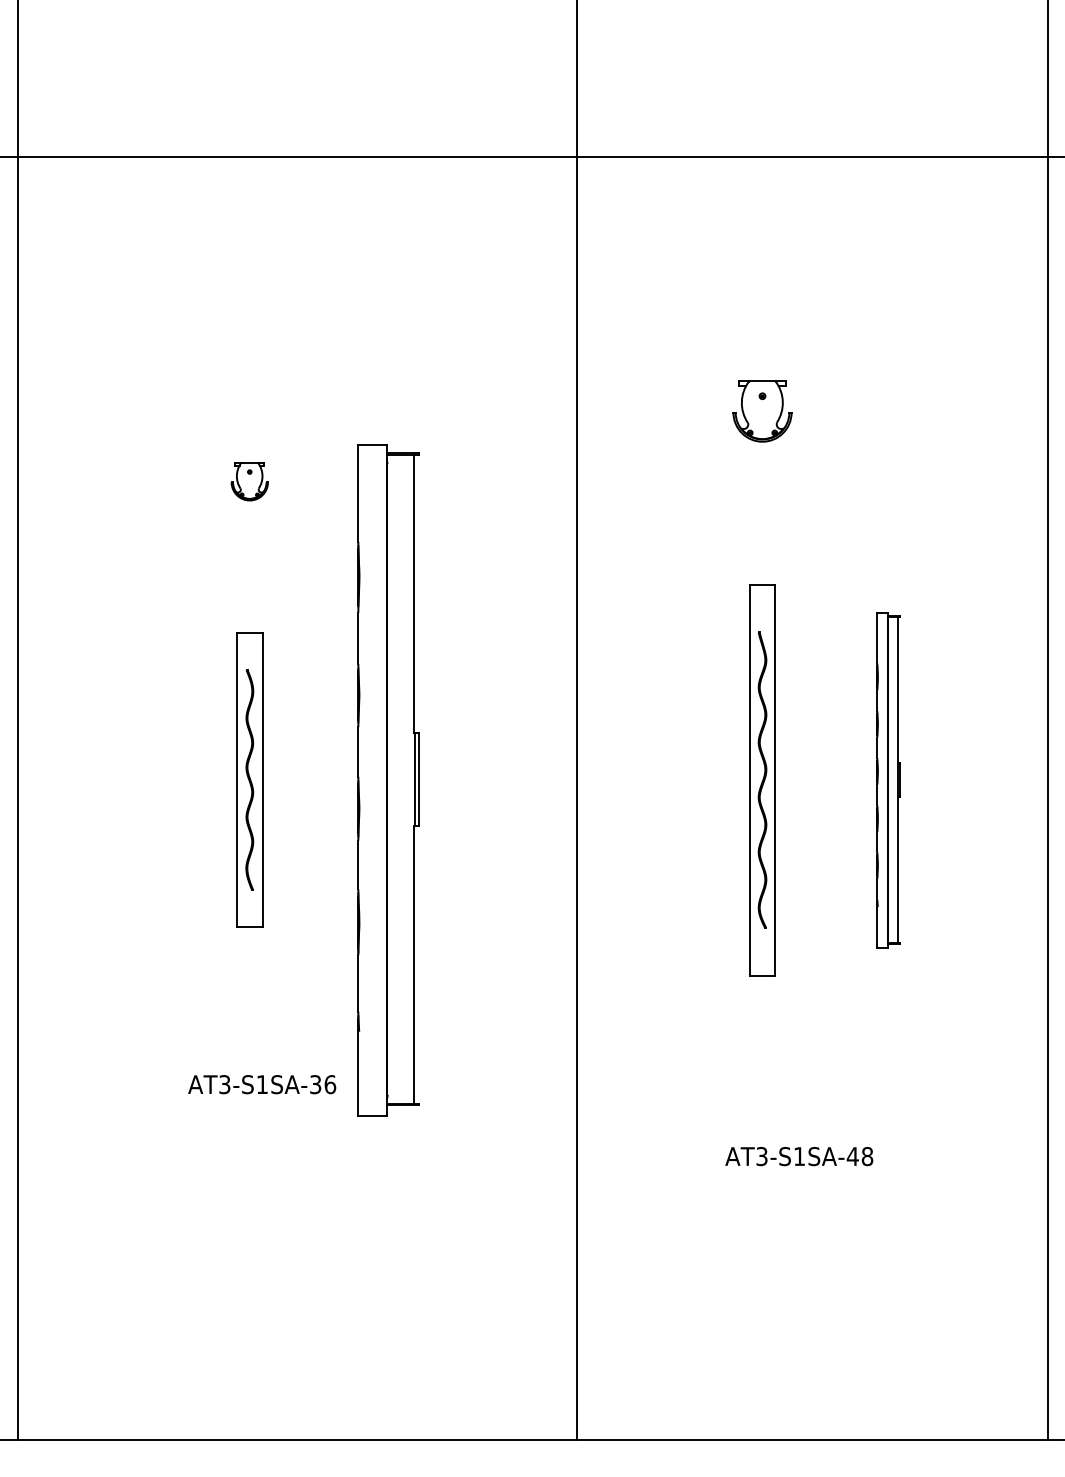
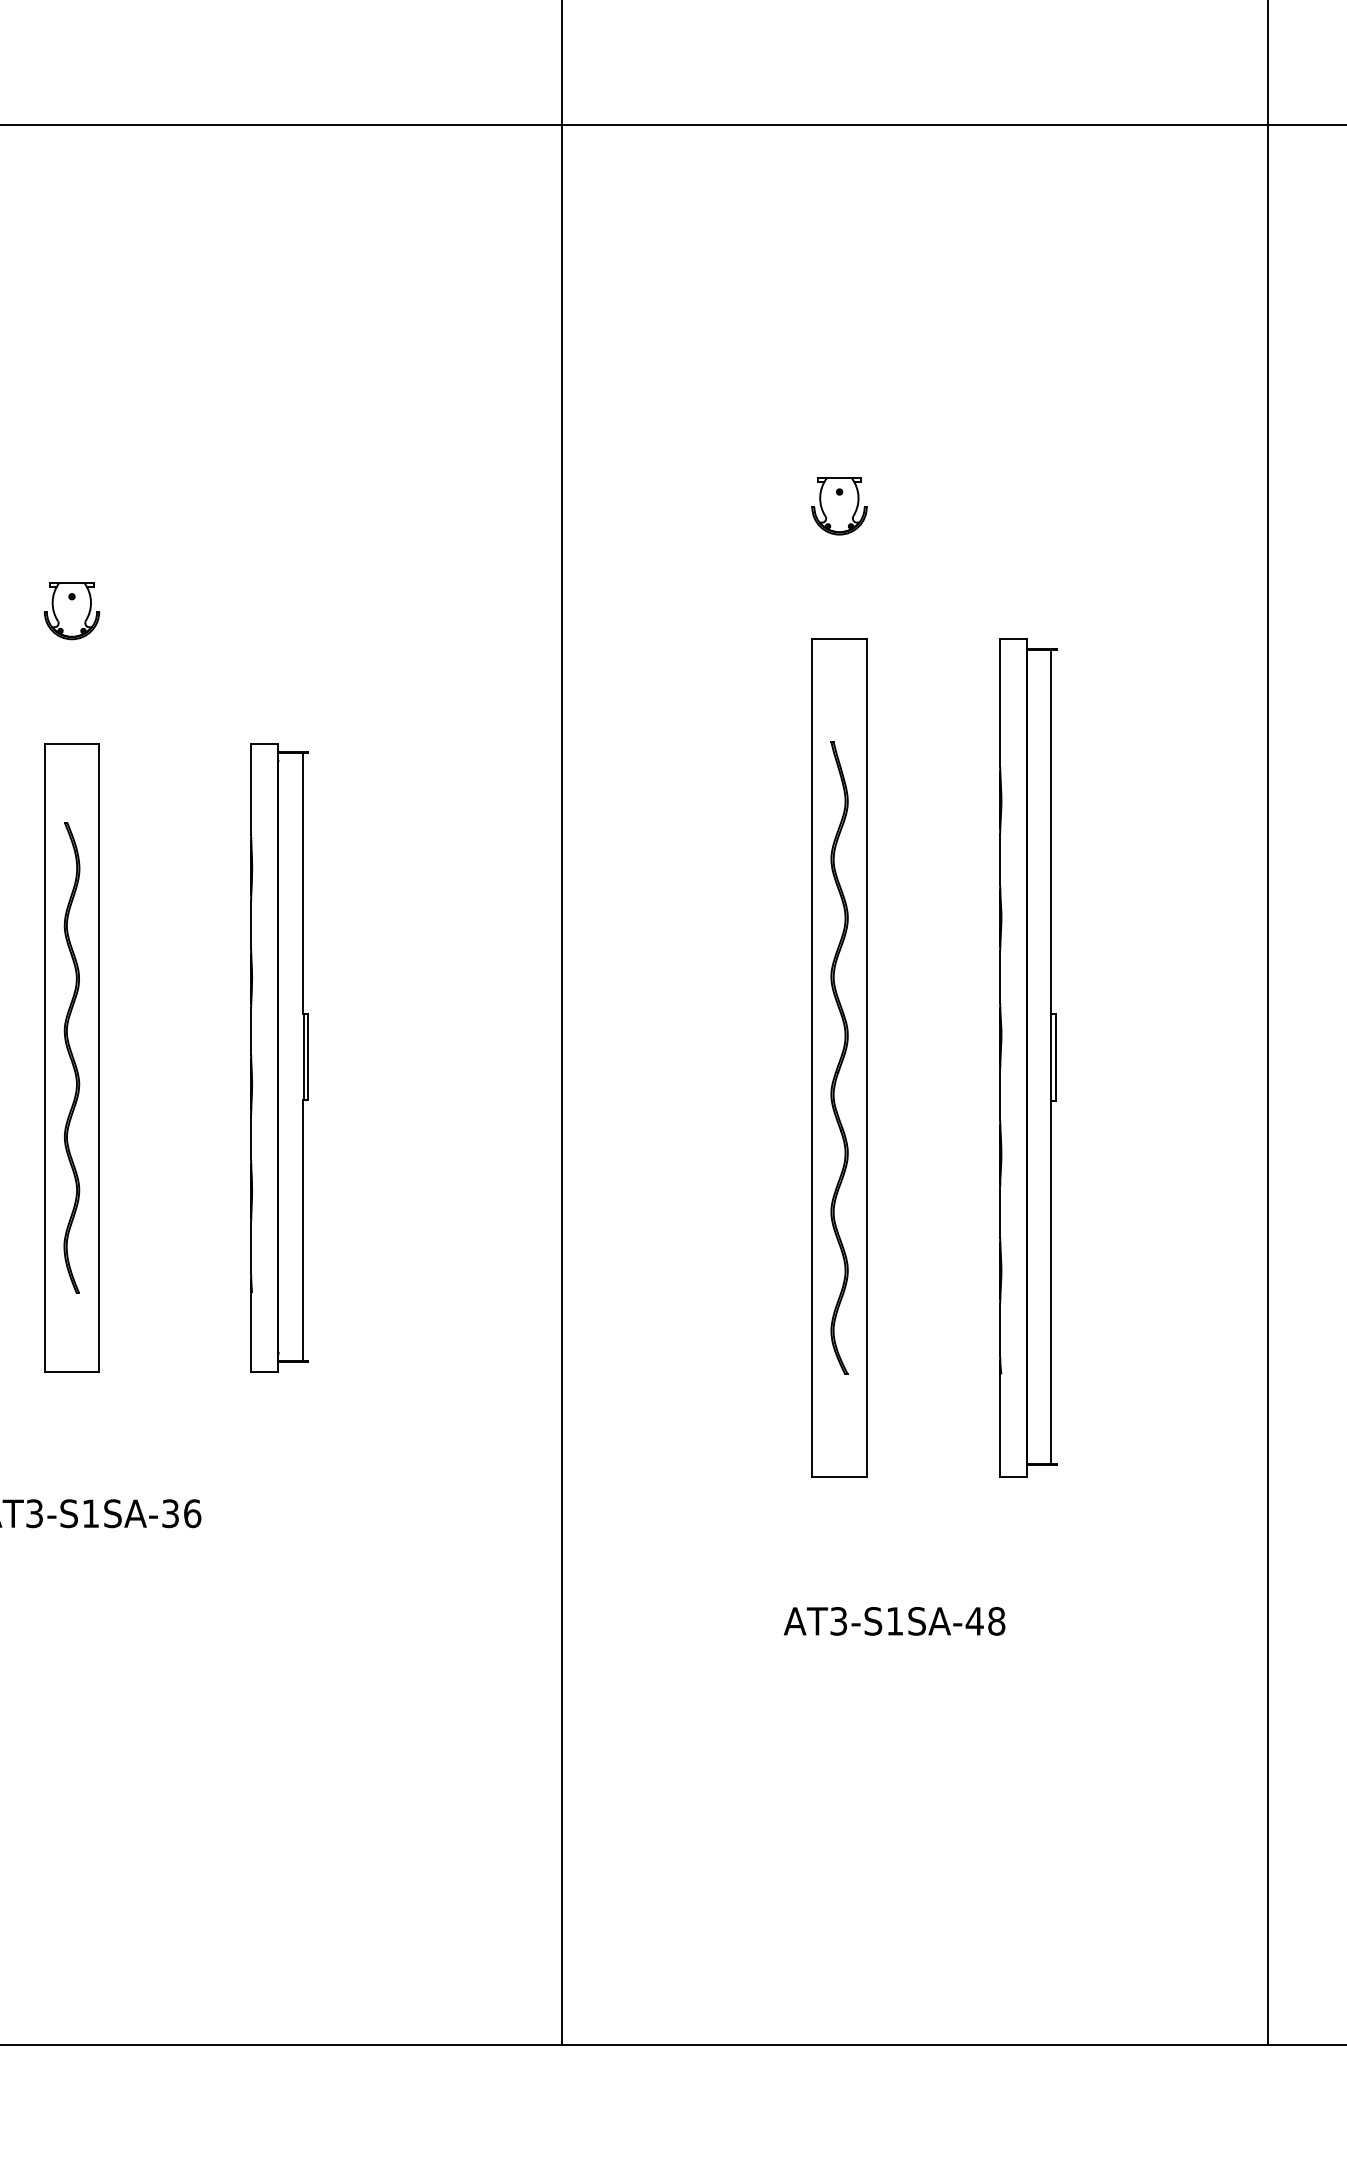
part: (762, 411) -> (839, 506), size x0.62
part: (249, 779) -> (71, 1056), size x1.43
part: (387, 779) -> (278, 1056), size x0.62
part: (762, 780) -> (839, 1058), size x1.43
part: (888, 780) -> (1028, 1058), size x1.67

